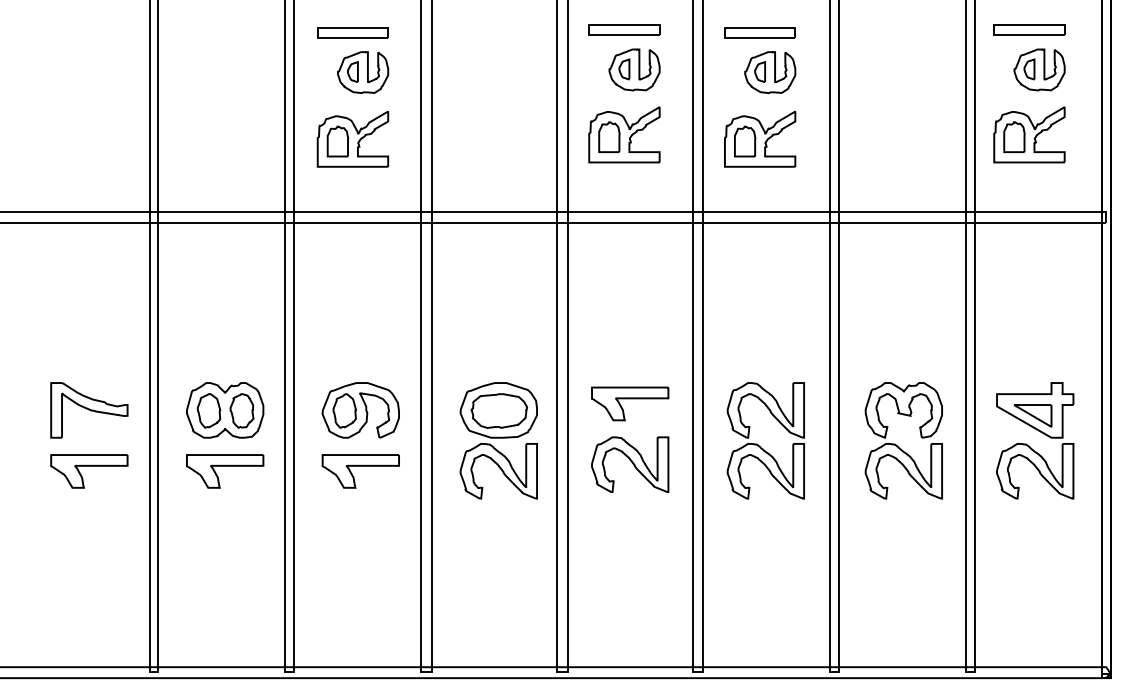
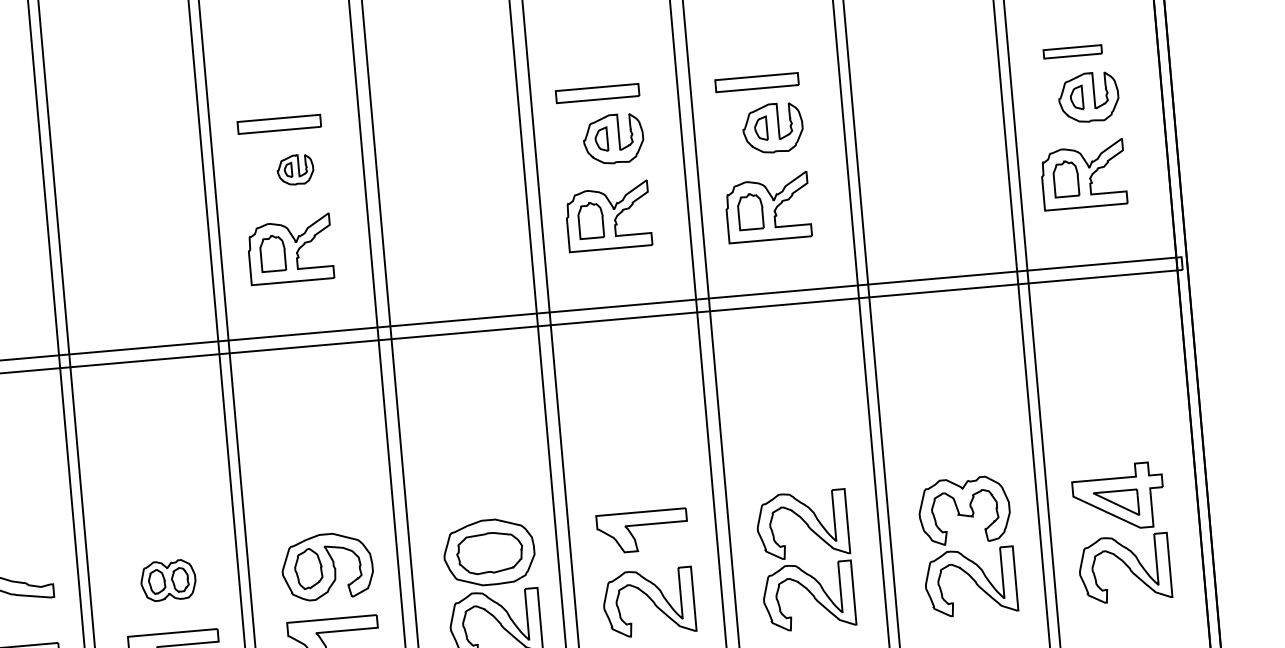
part: (1029, 29) -> (1072, 51), size x0.7
part: (363, 72) -> (295, 169), size x0.6
part: (225, 410) -> (168, 580), size x0.6

